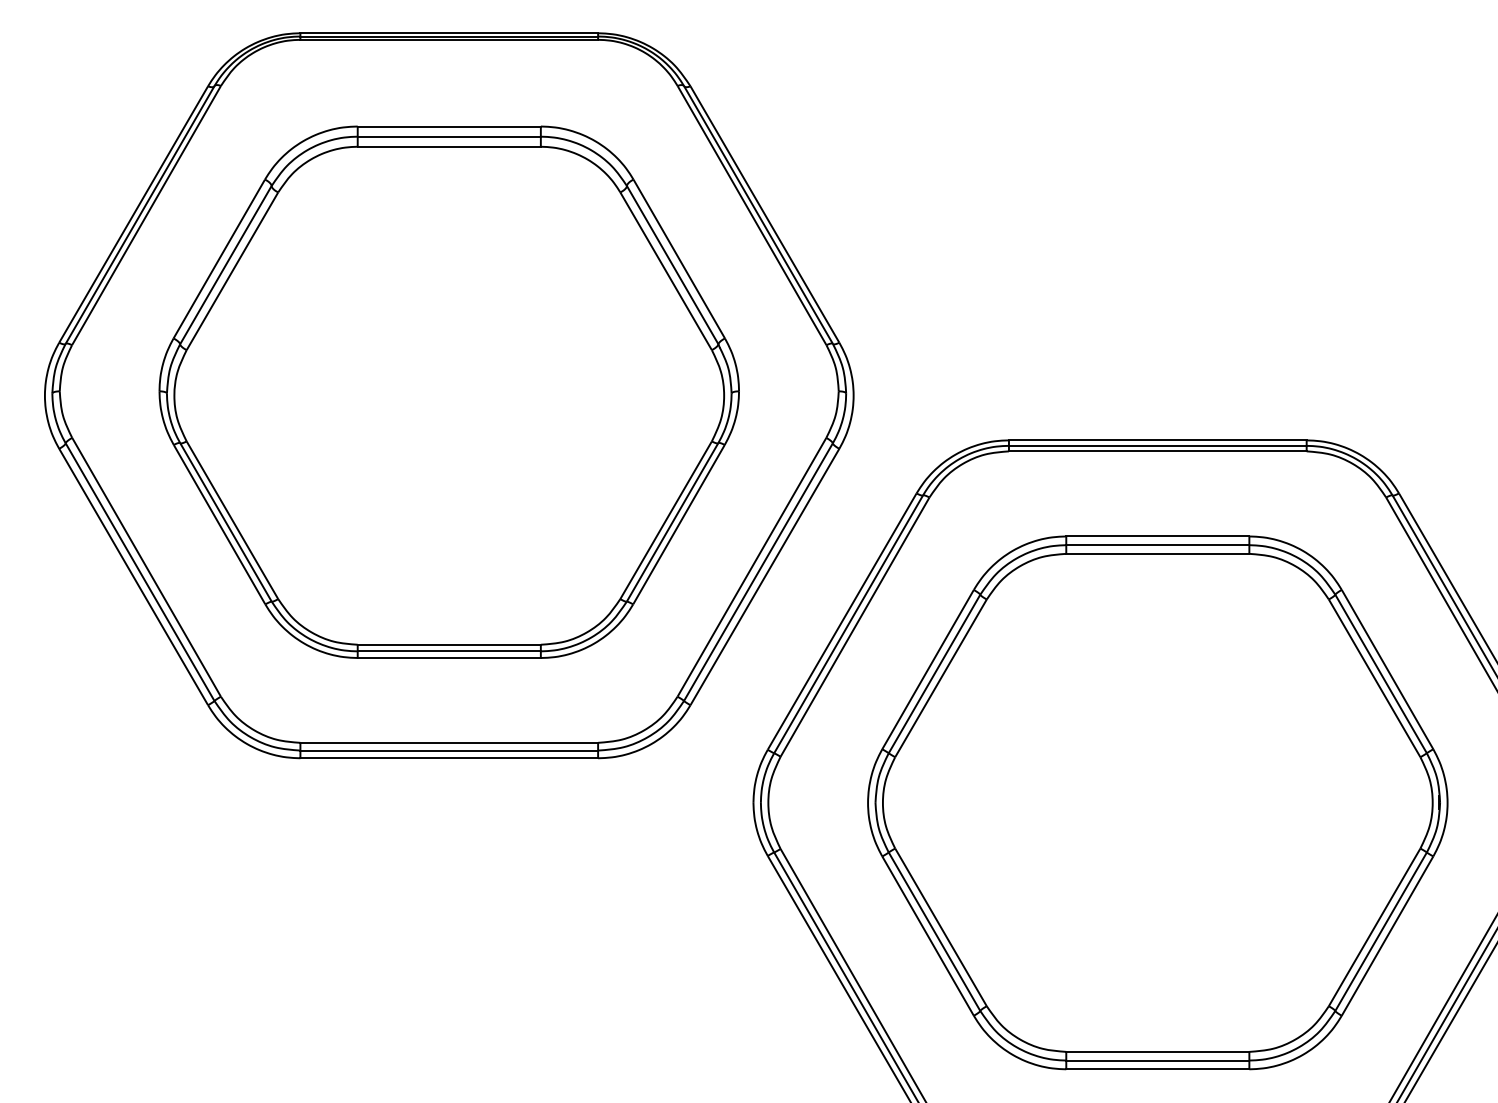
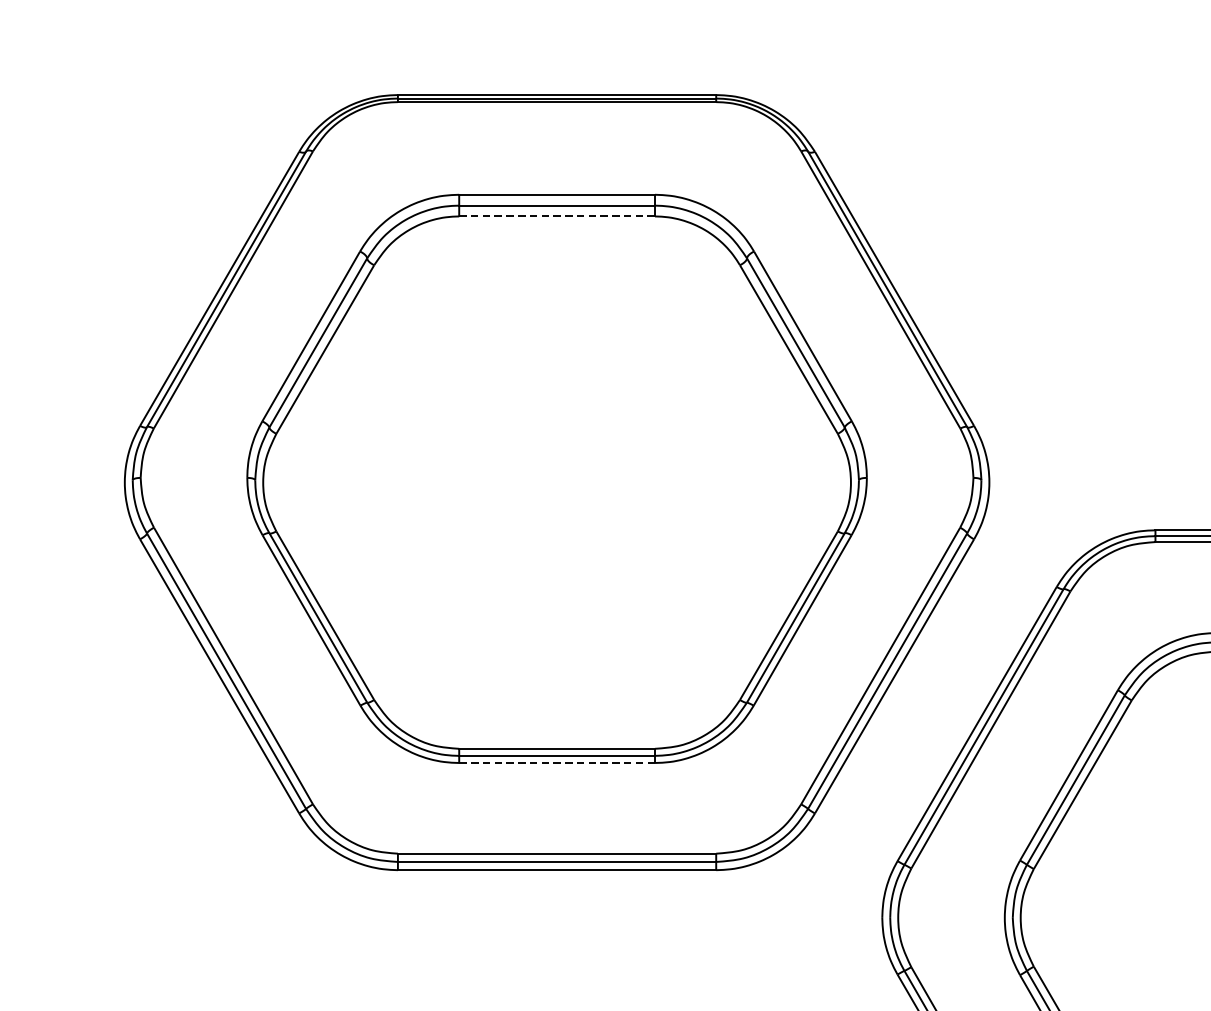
line: (449, 146) -> (557, 216), solid -> dashed
line: (449, 658) -> (557, 763), solid -> dashed

